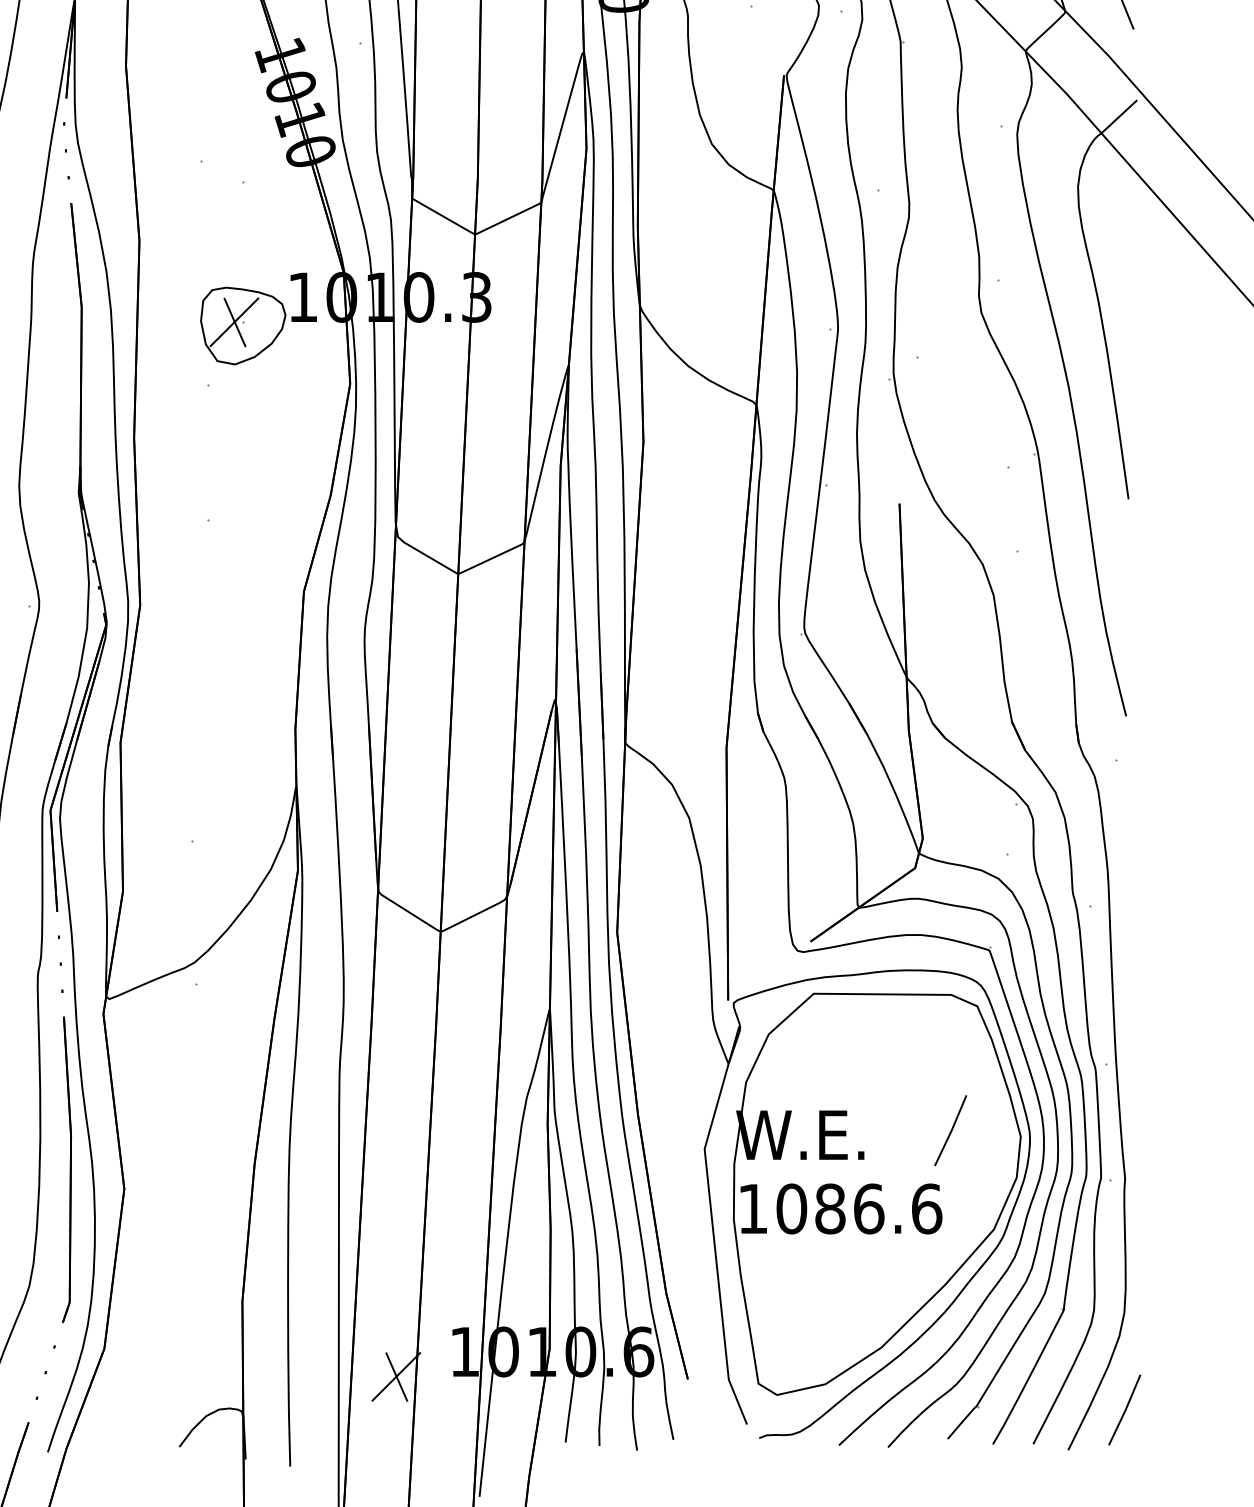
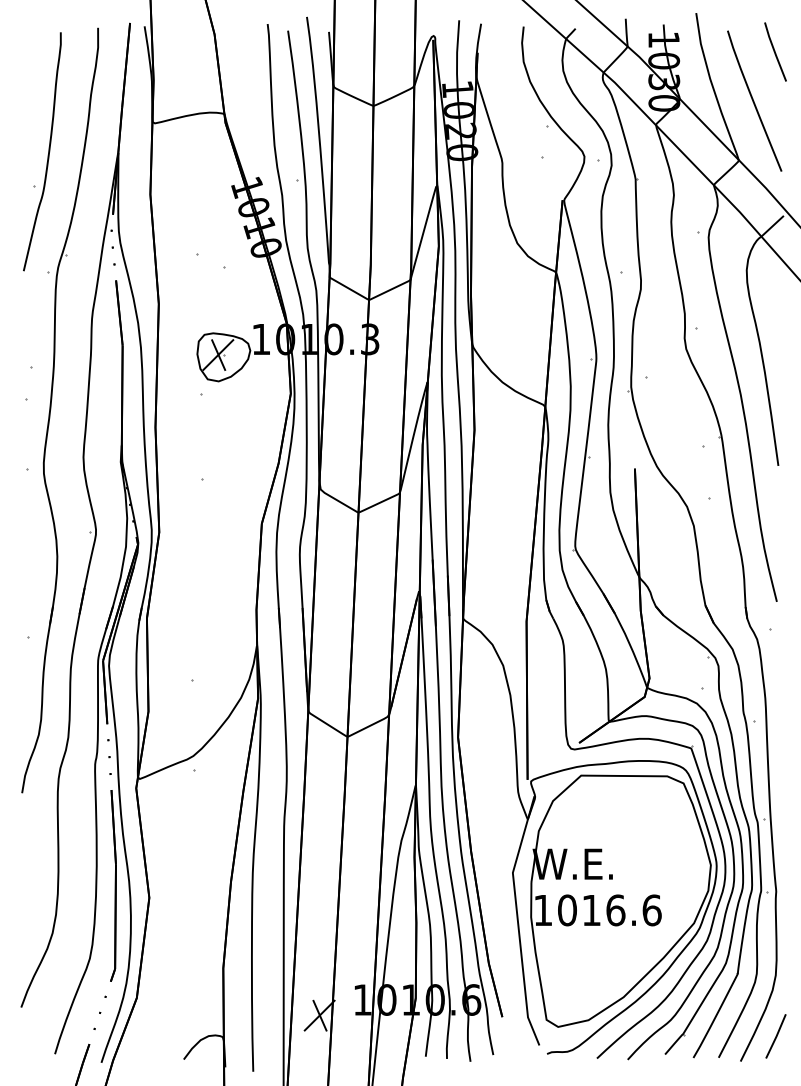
line: (949, 1130) -> (666, 861), removed
text: (830, 1209) -> (591, 910), 1086.6 -> 1016.6

